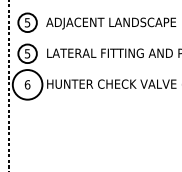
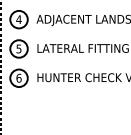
text: (27, 22) -> (18, 19), 5 -> 4
circle: (27, 84) -> (18, 77), size x0.62

